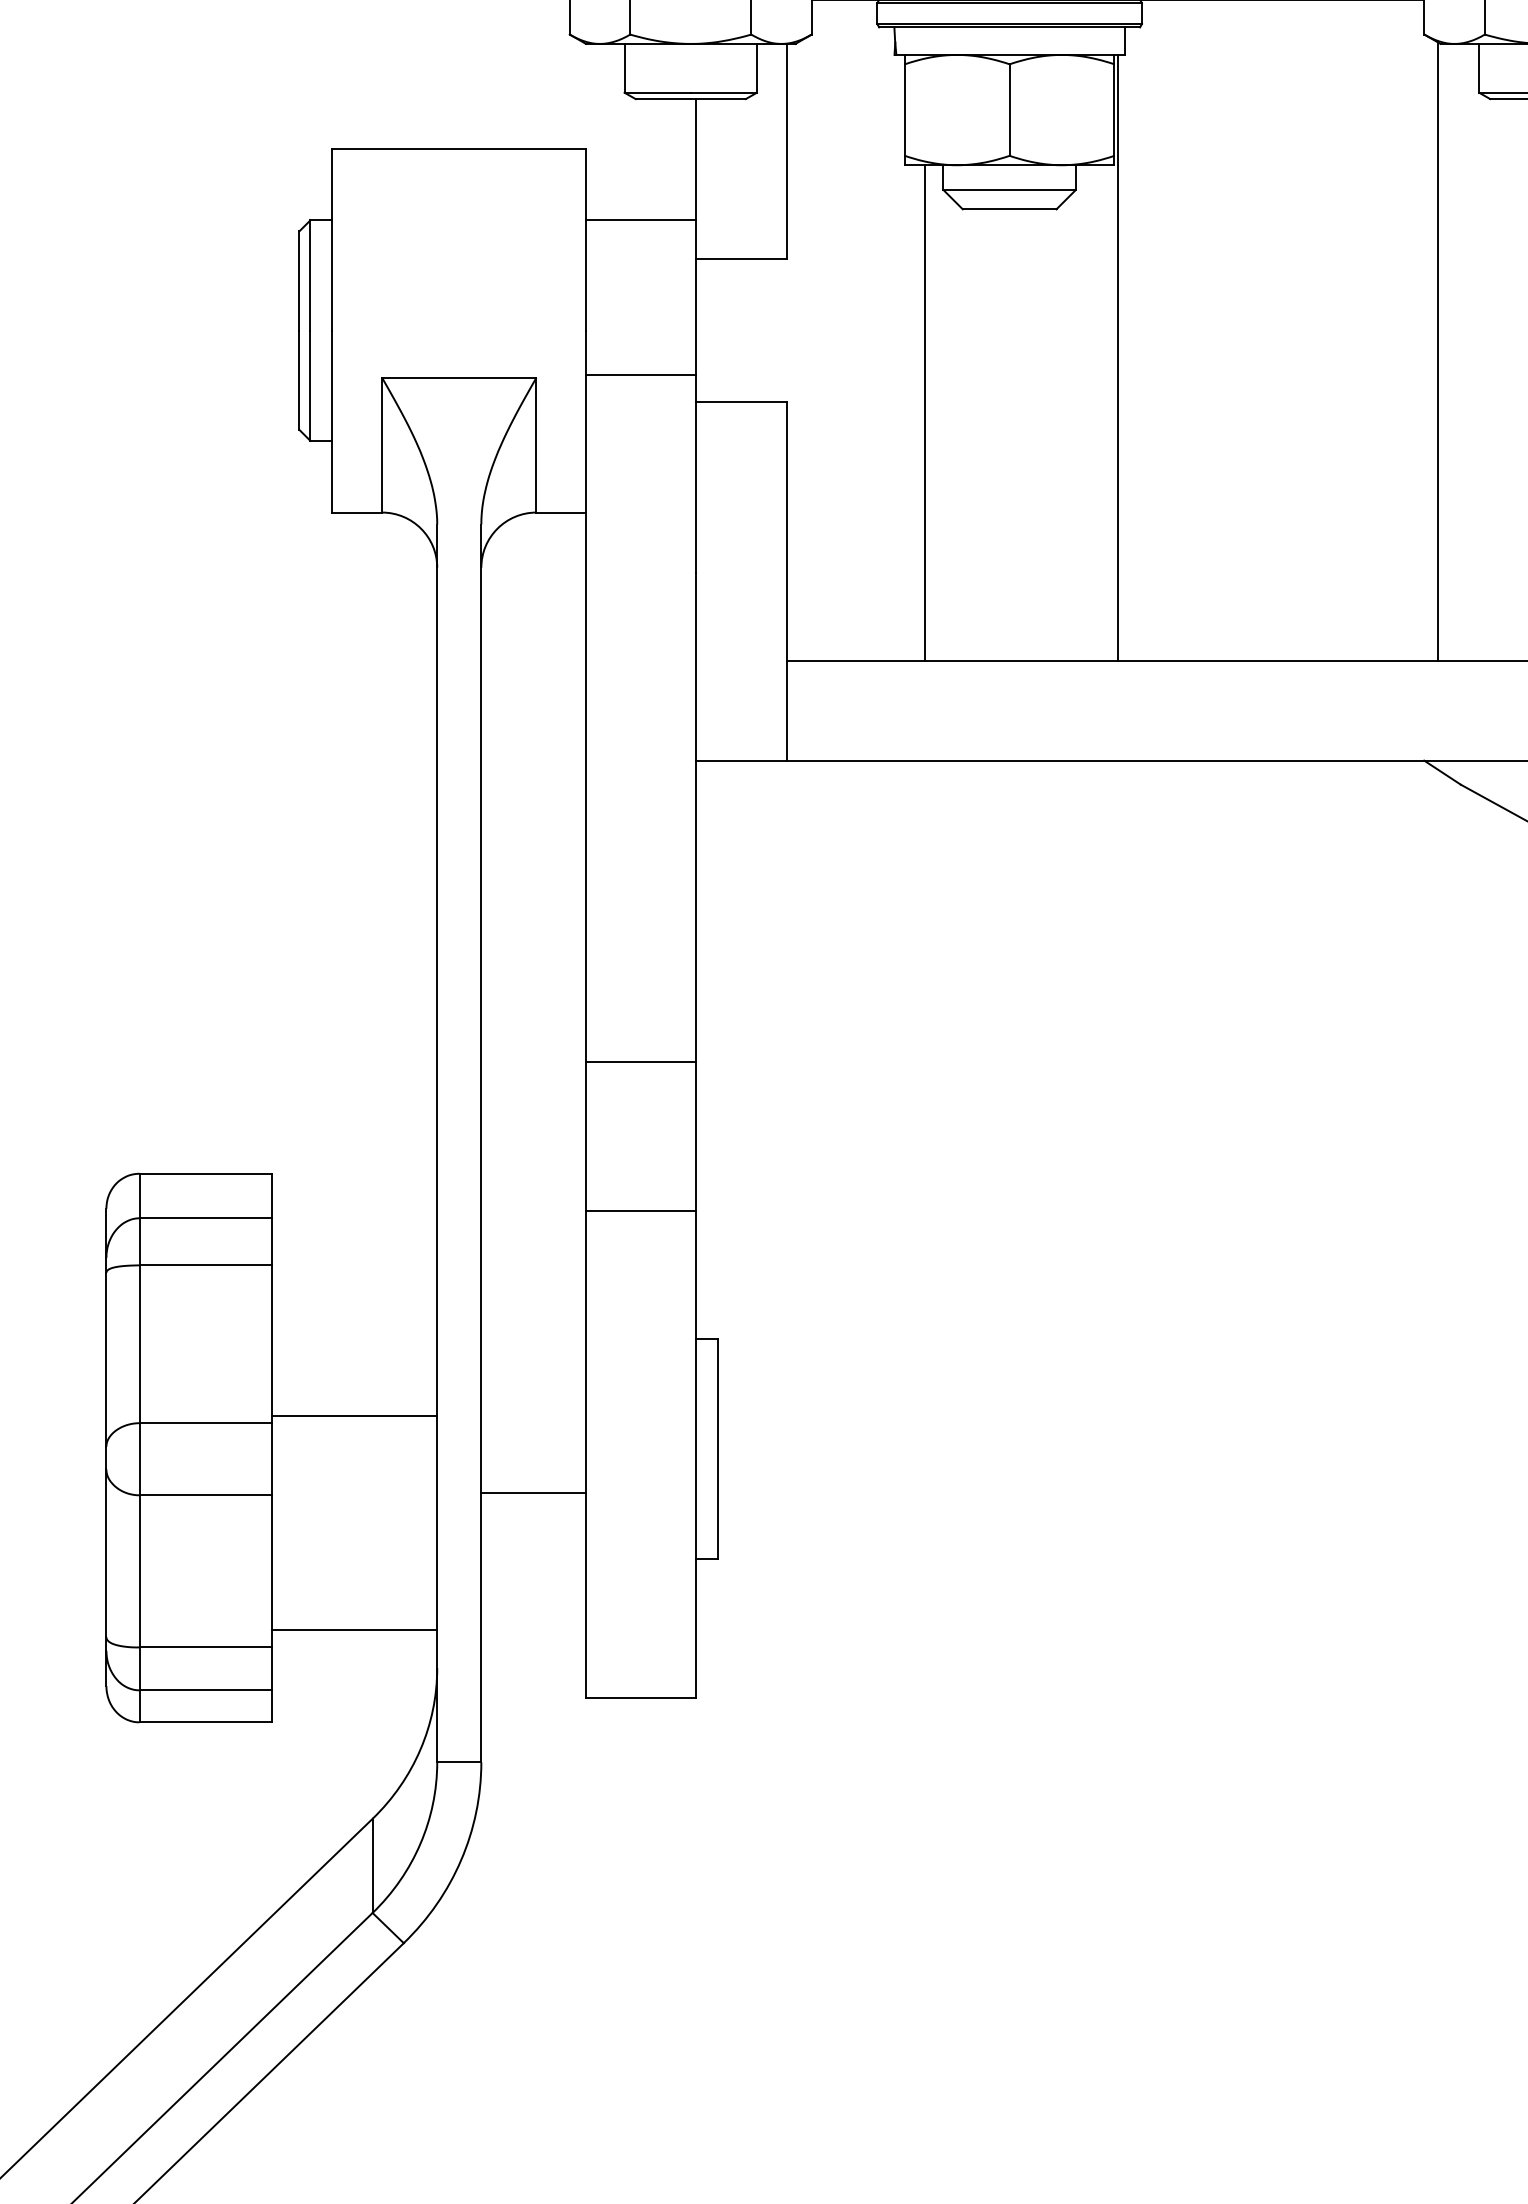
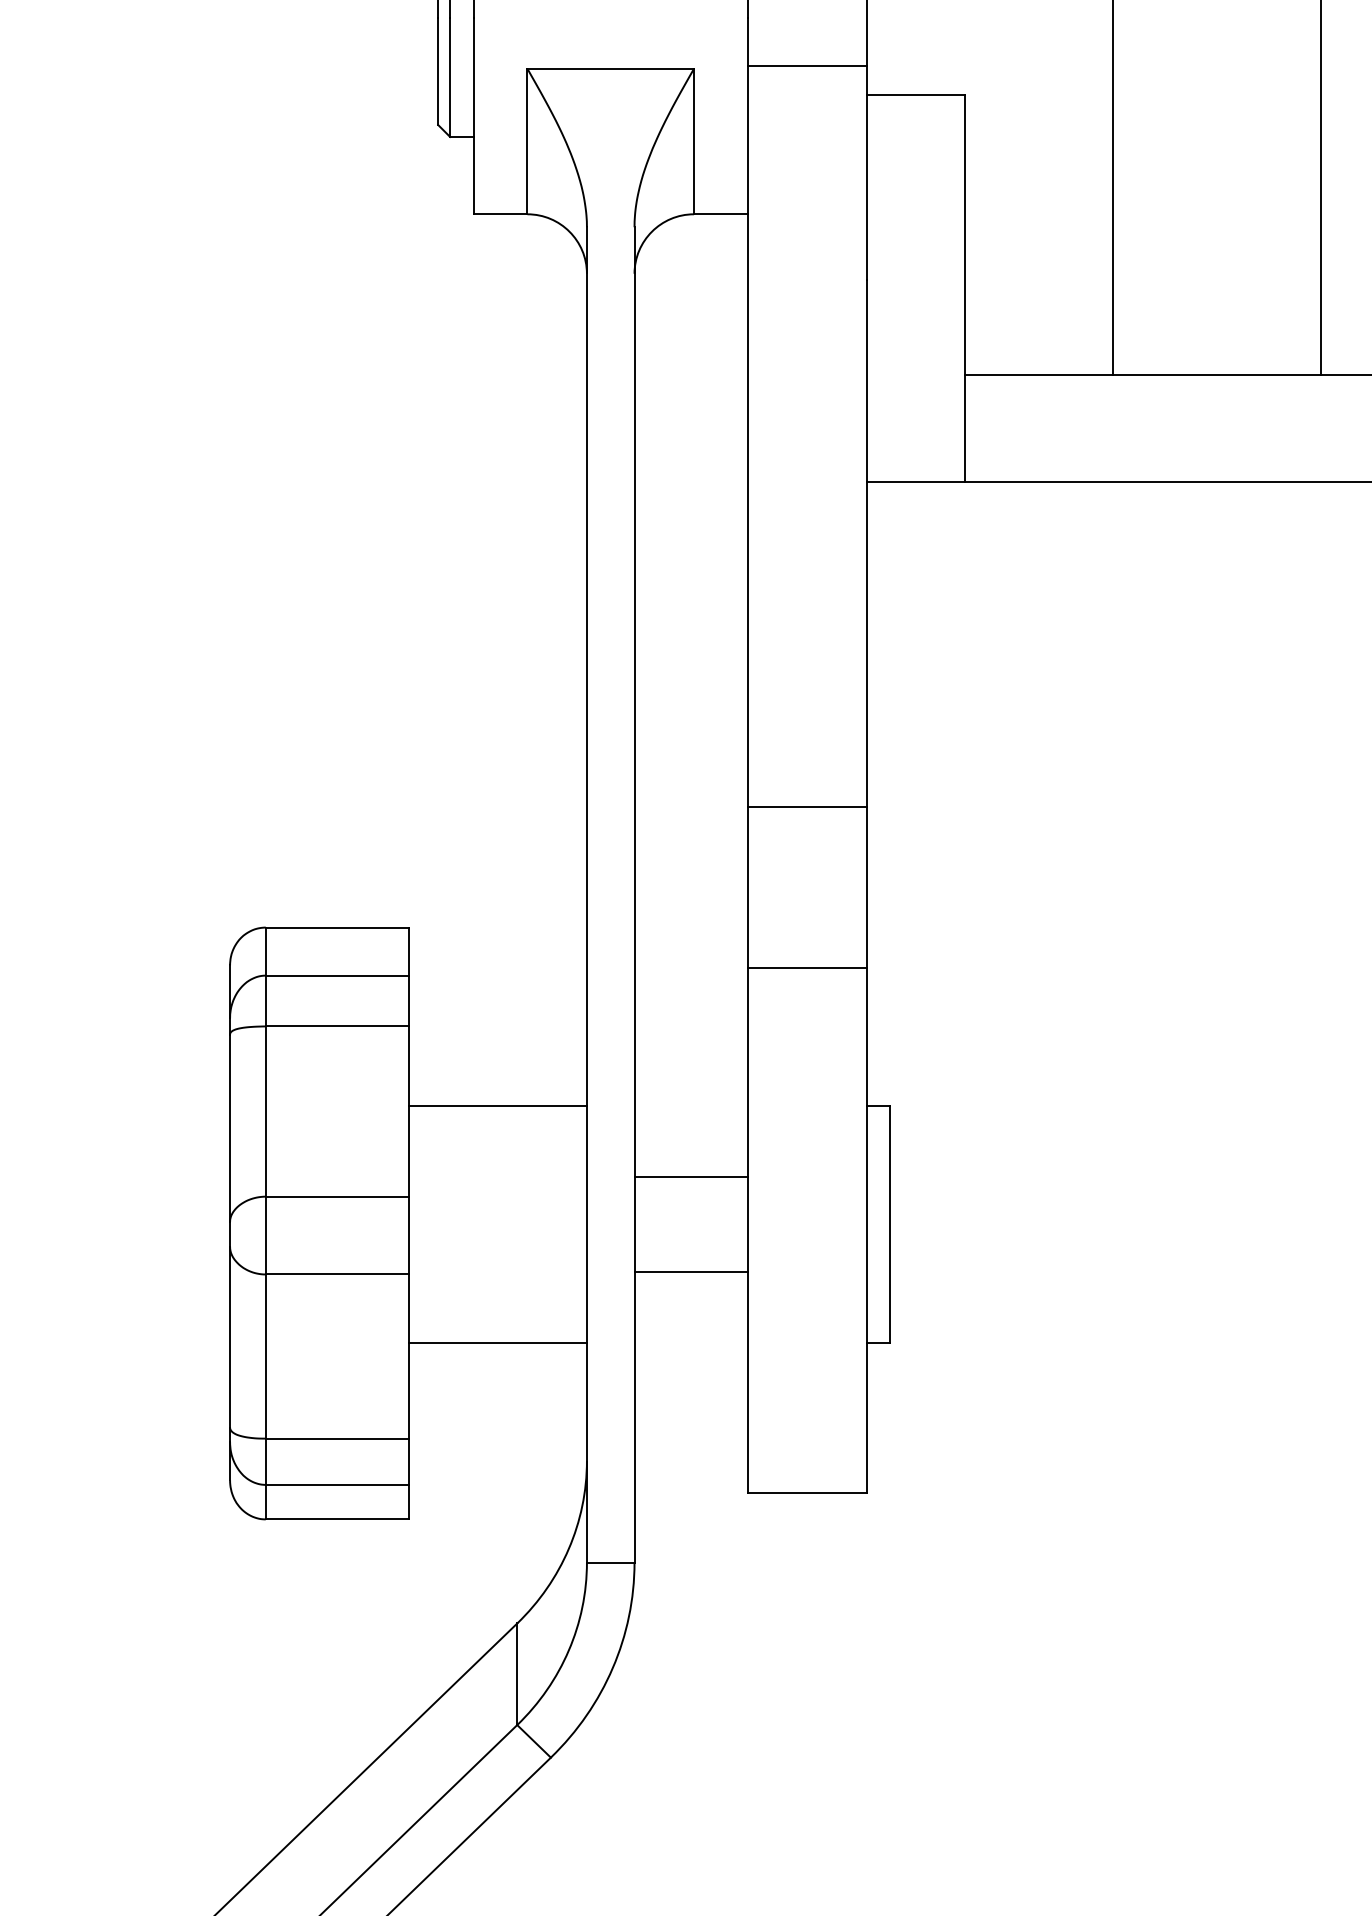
line: (533, 1404) -> (690, 1176), added
line: (354, 1415) -> (497, 1105), moved
line: (354, 1630) -> (497, 1343), moved

